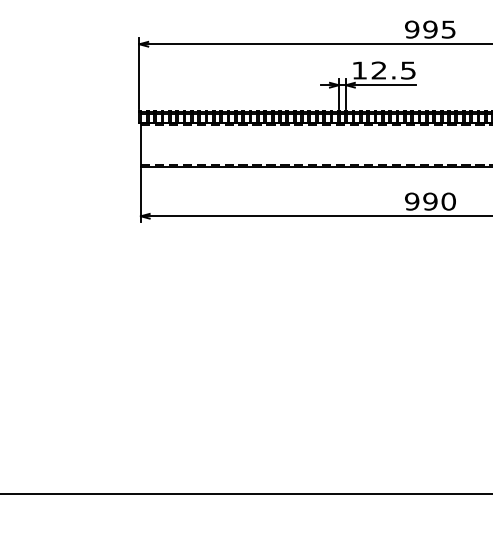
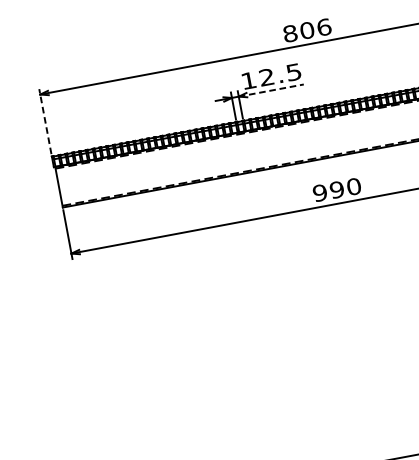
text: (430, 29) -> (307, 30), 995 -> 806
line: (139, 73) -> (45, 121), solid -> dashed
line: (381, 85) -> (271, 90), solid -> dashed

